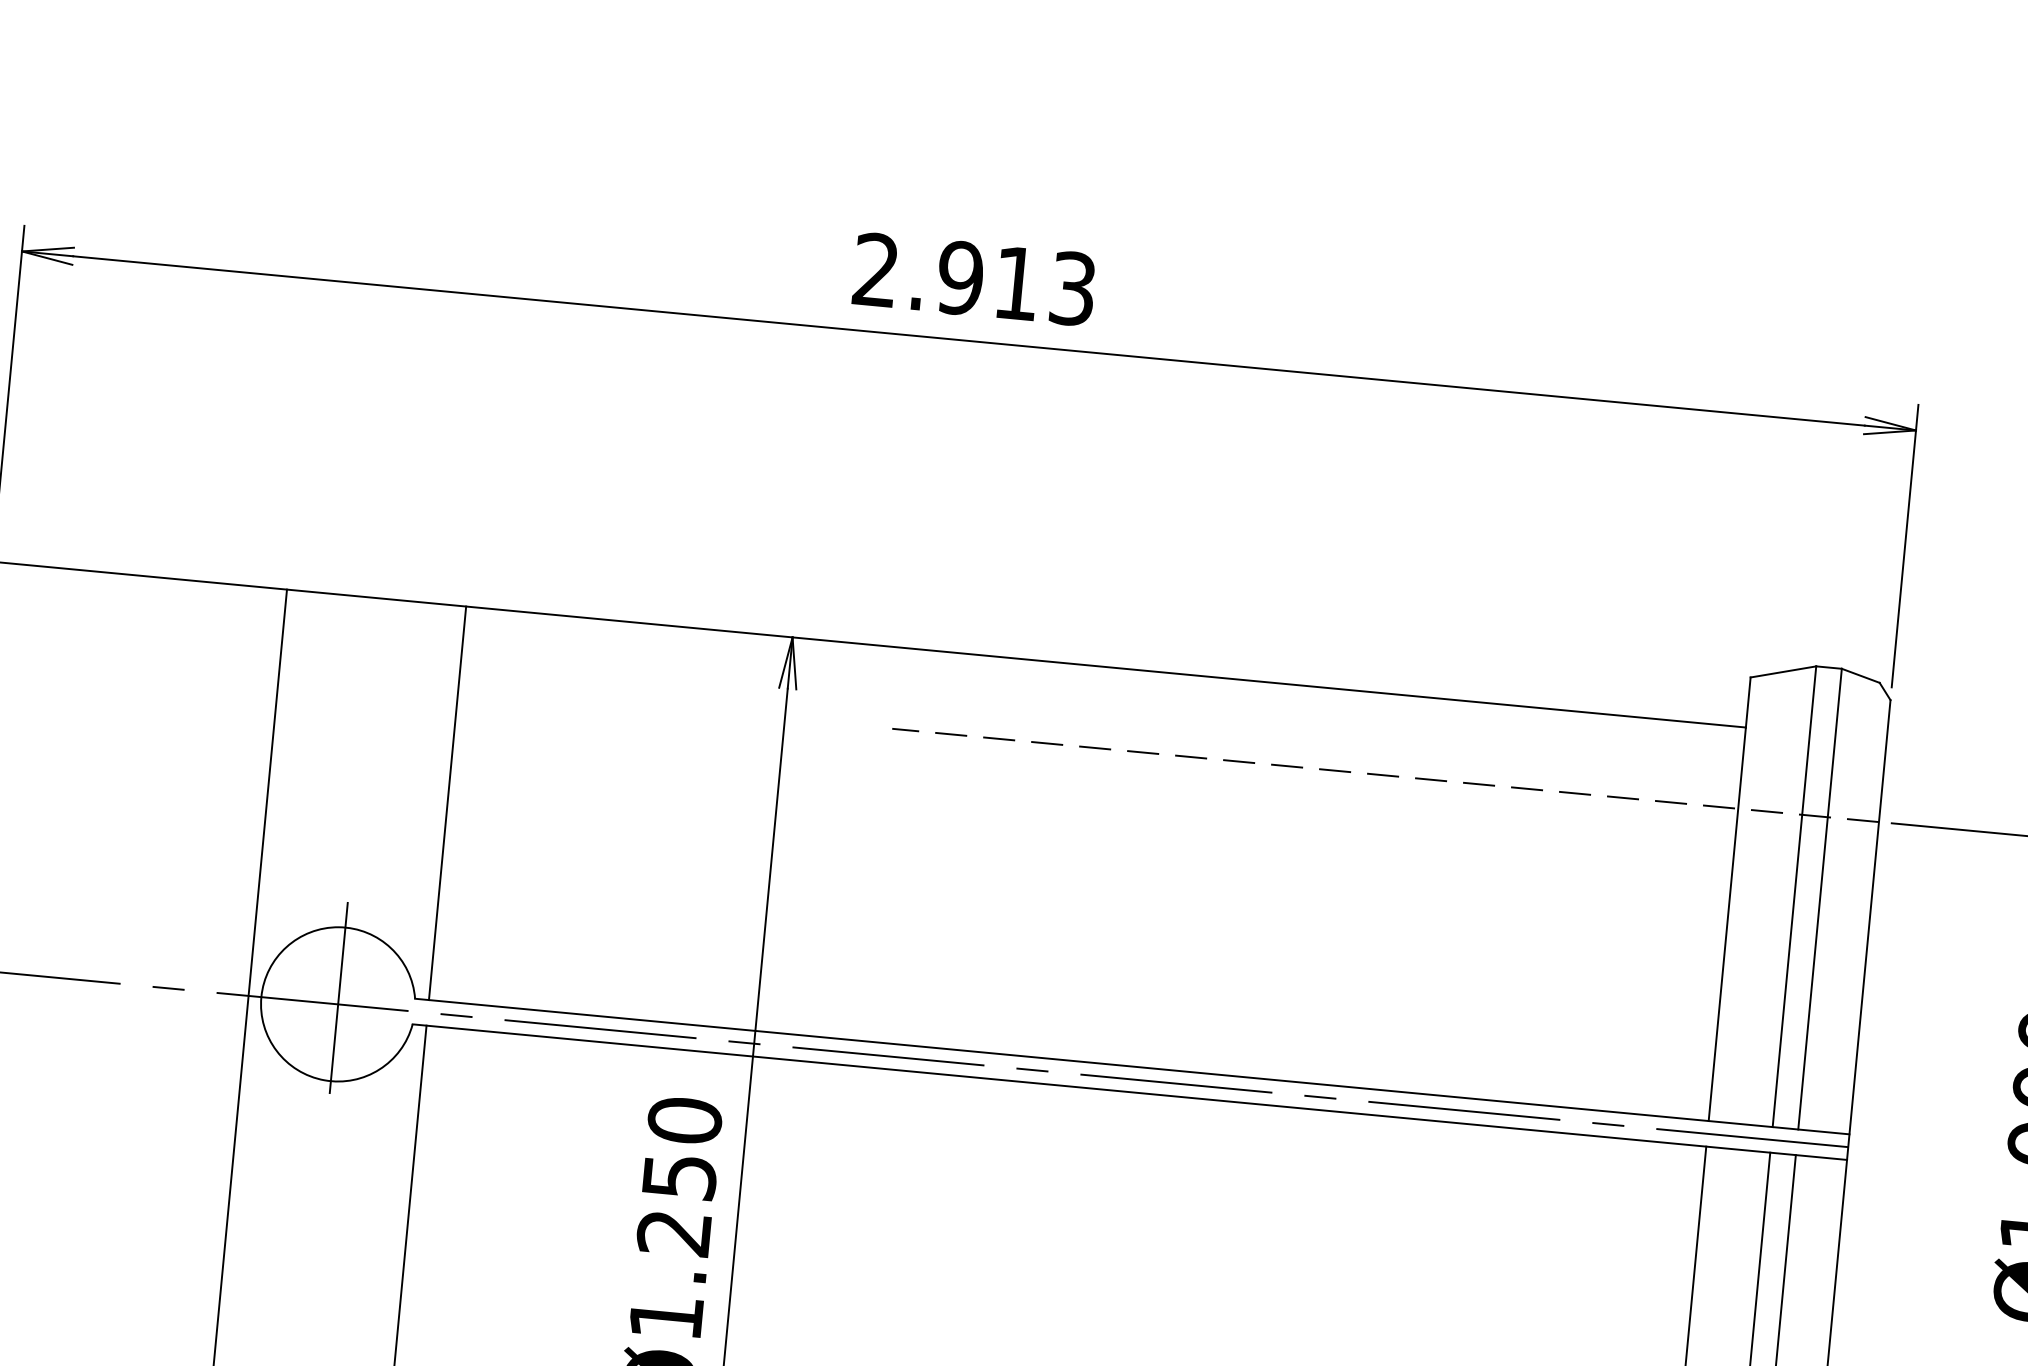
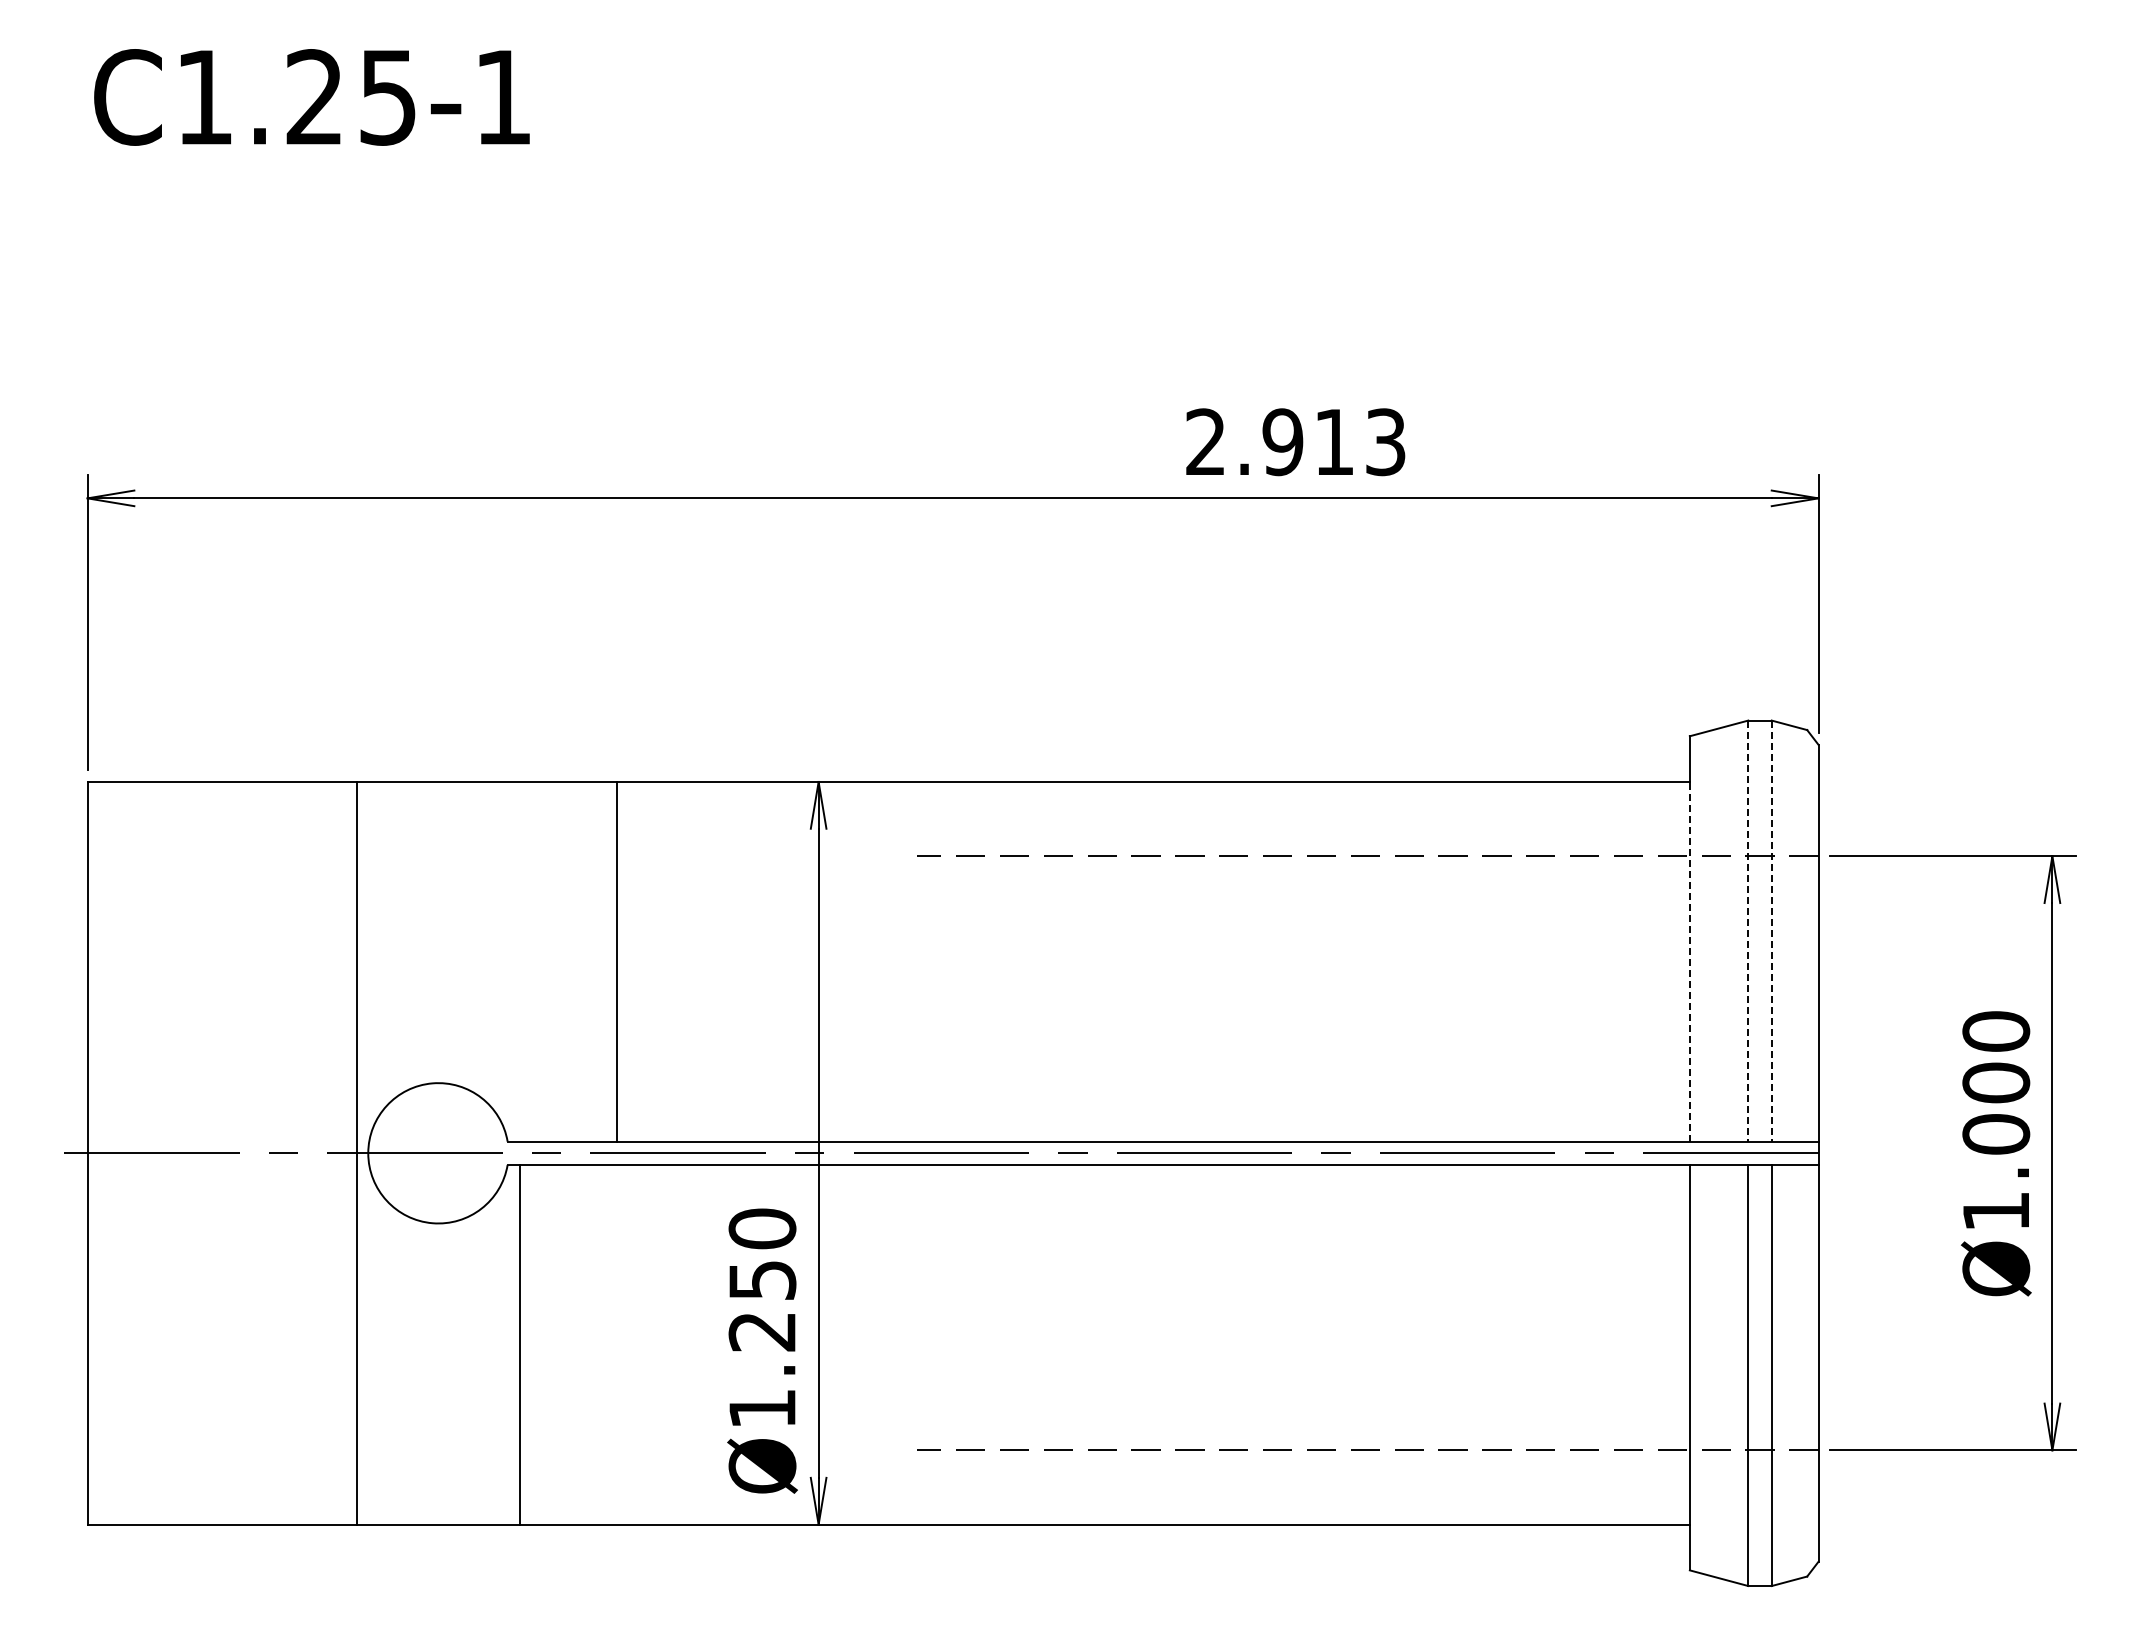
text: (974, 279) -> (1295, 442), moved
line: (447, 802) -> (617, 961), moved
line: (1794, 897) -> (1748, 931), solid -> dashed
line: (1819, 899) -> (1771, 931), solid -> dashed
line: (1726, 923) -> (1689, 961), solid -> dashed
line: (338, 1003) -> (438, 1152), removed

